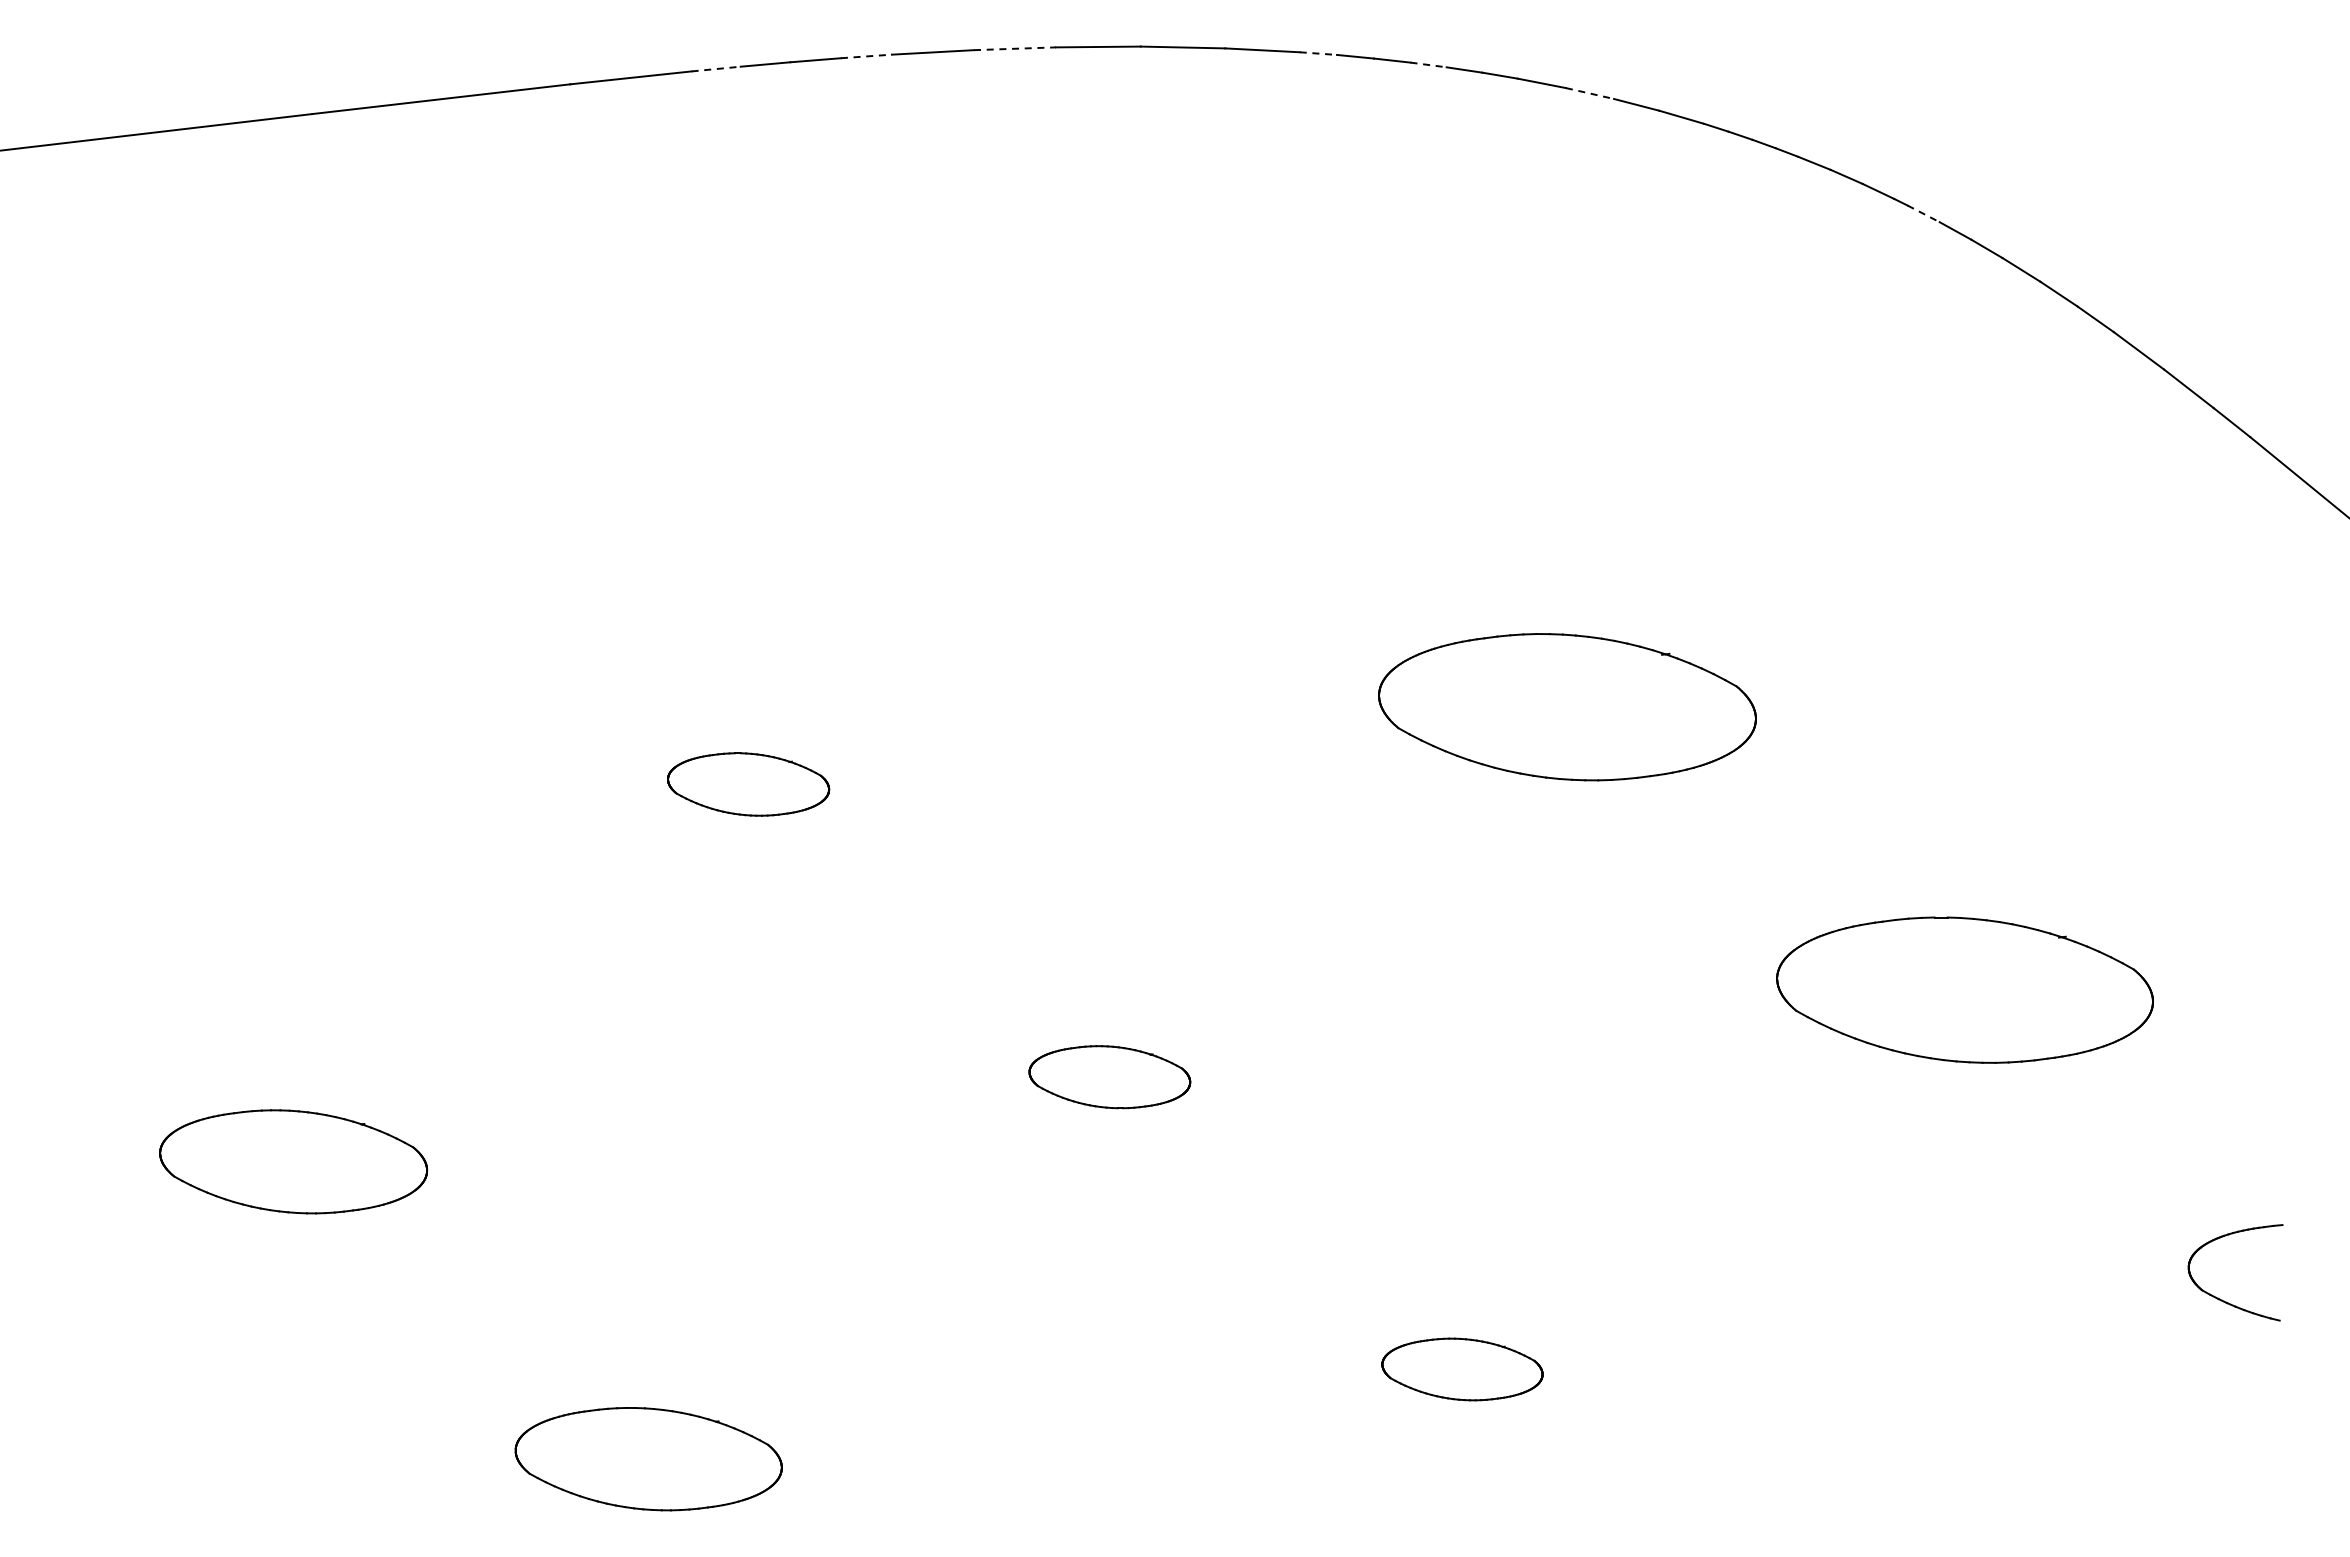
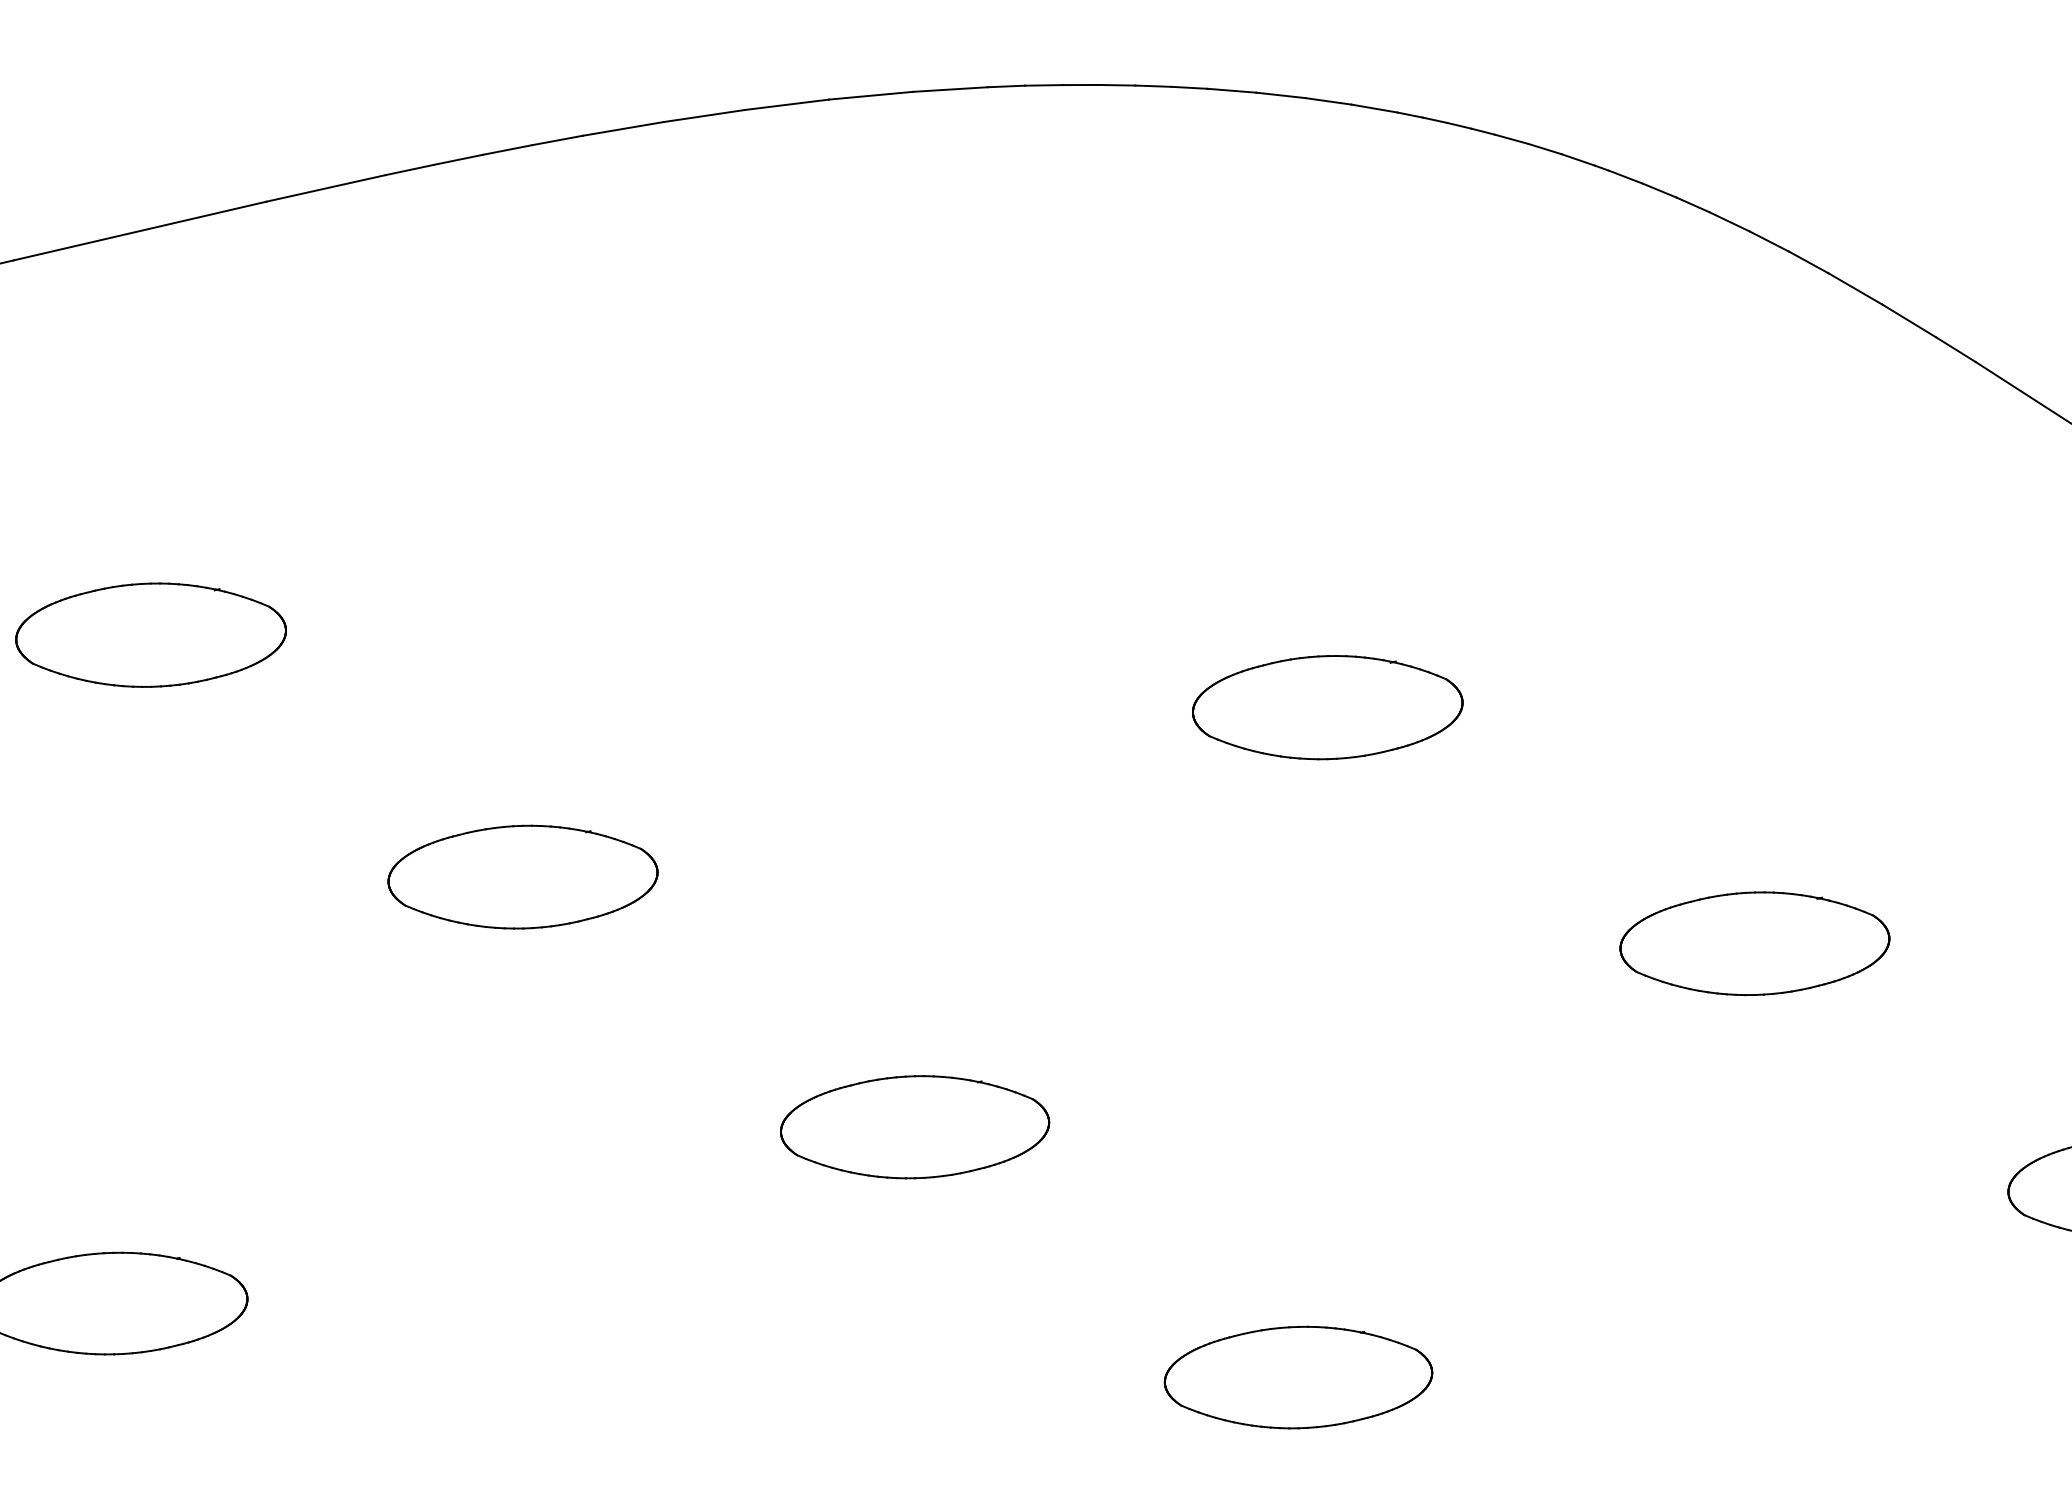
line: (1015, 48) -> (704, 115), dashed -> solid
line: (1318, 53) -> (1006, 86), dashed -> solid
line: (866, 56) -> (557, 140), dashed -> solid
line: (1429, 65) -> (1118, 85), dashed -> solid
line: (716, 69) -> (410, 170), dashed -> solid
line: (1590, 93) -> (1281, 95), dashed -> solid
line: (1924, 214) -> (1626, 177), dashed -> solid
part: (406, 501) -> (151, 634), added
part: (1566, 706) -> (1326, 707), size x0.71
part: (748, 784) -> (522, 877), size x1.67
part: (1964, 989) -> (1754, 943), size x0.71
part: (1109, 1076) -> (914, 1126), size x1.67
part: (1462, 1369) -> (1298, 1377), size x1.67

